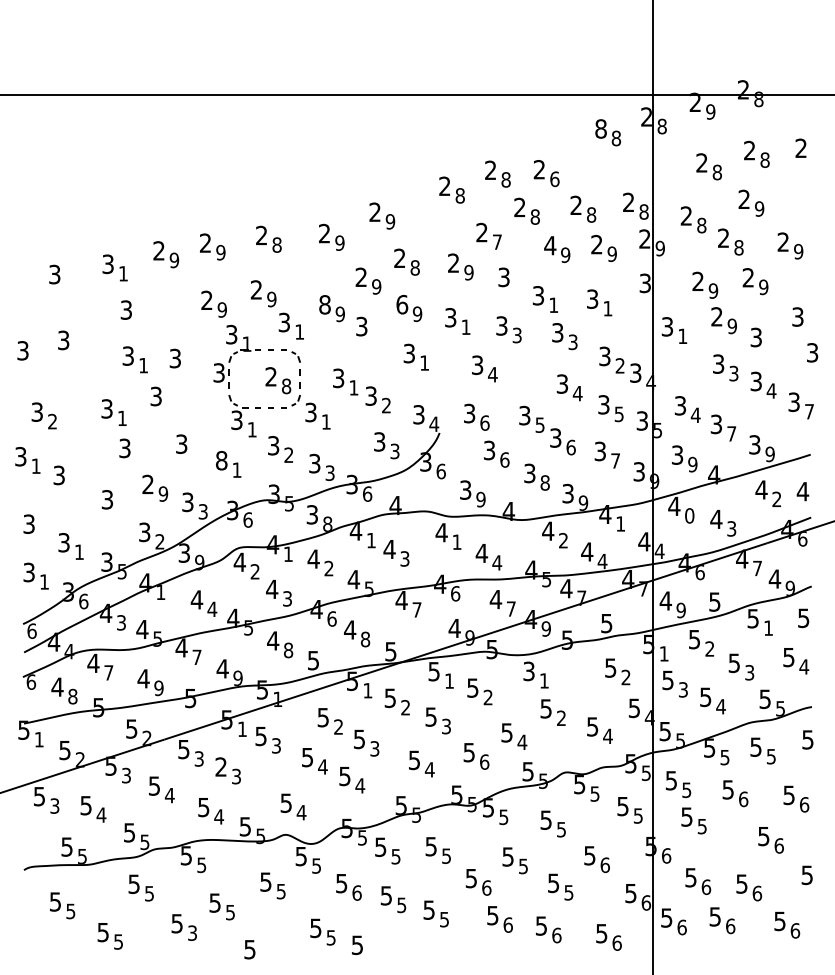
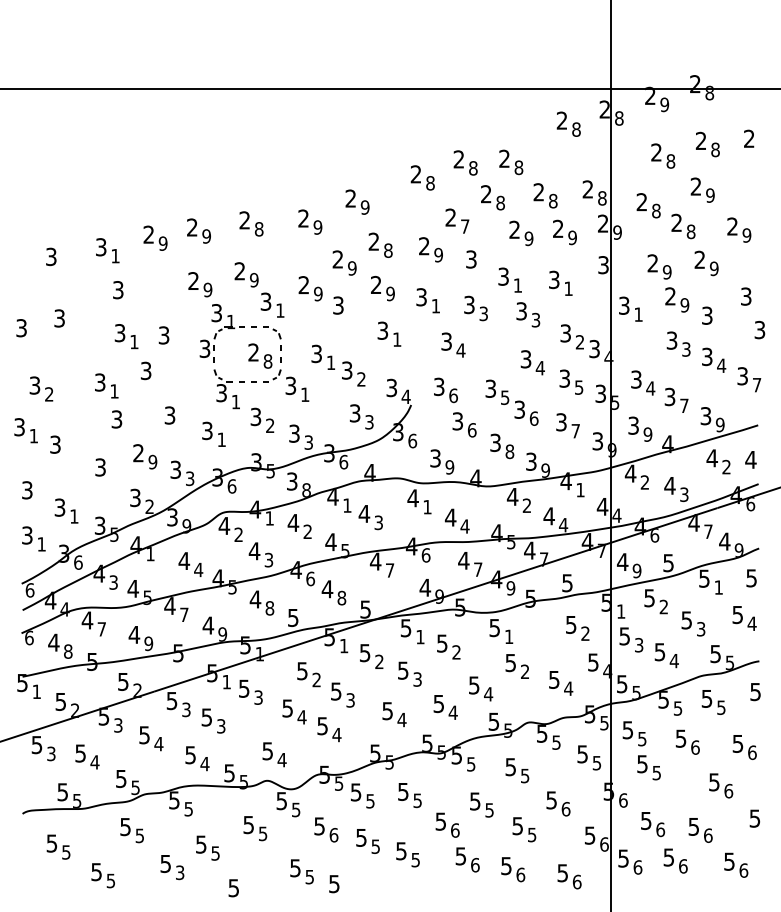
text: (600, 128) -> (561, 120), 8 -> 2
text: (554, 178) -> (518, 167), 6 -> 8
text: (550, 245) -> (514, 229), 4 -> 2
text: (401, 304) -> (375, 284), 6 -> 2
text: (324, 305) -> (303, 285), 8 -> 2
text: (221, 460) -> (207, 430), 8 -> 3
text: (689, 515) -> (644, 482), 0 -> 2
text: (528, 670) -> (494, 627), 3 -> 5
text: (483, 761) -> (452, 712), 6 -> 4
text: (220, 767) -> (206, 717), 2 -> 5

